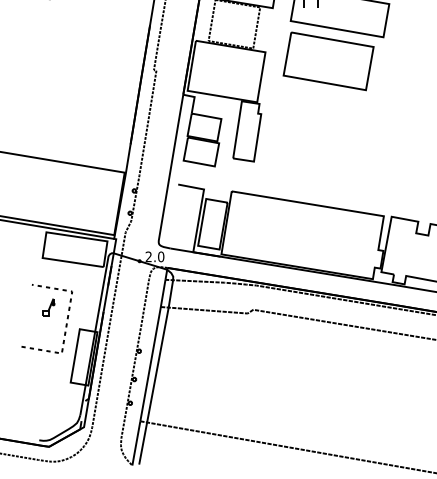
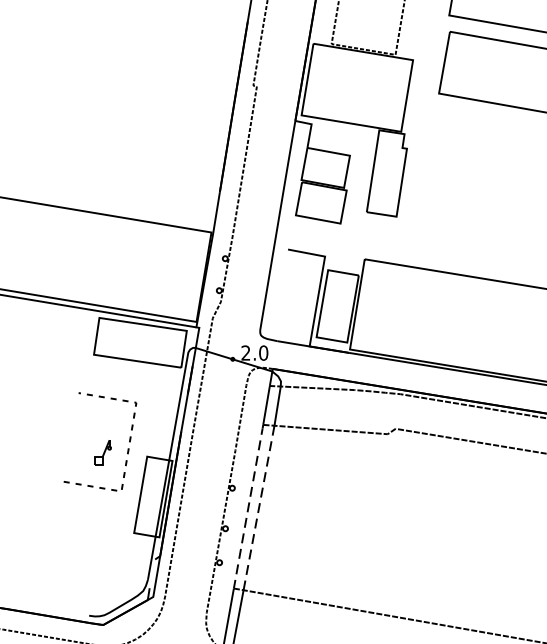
part: (48, 307) -> (102, 452), moved
line: (150, 363) -> (248, 505), solid -> dashed
line: (157, 365) -> (258, 508), solid -> dashed

